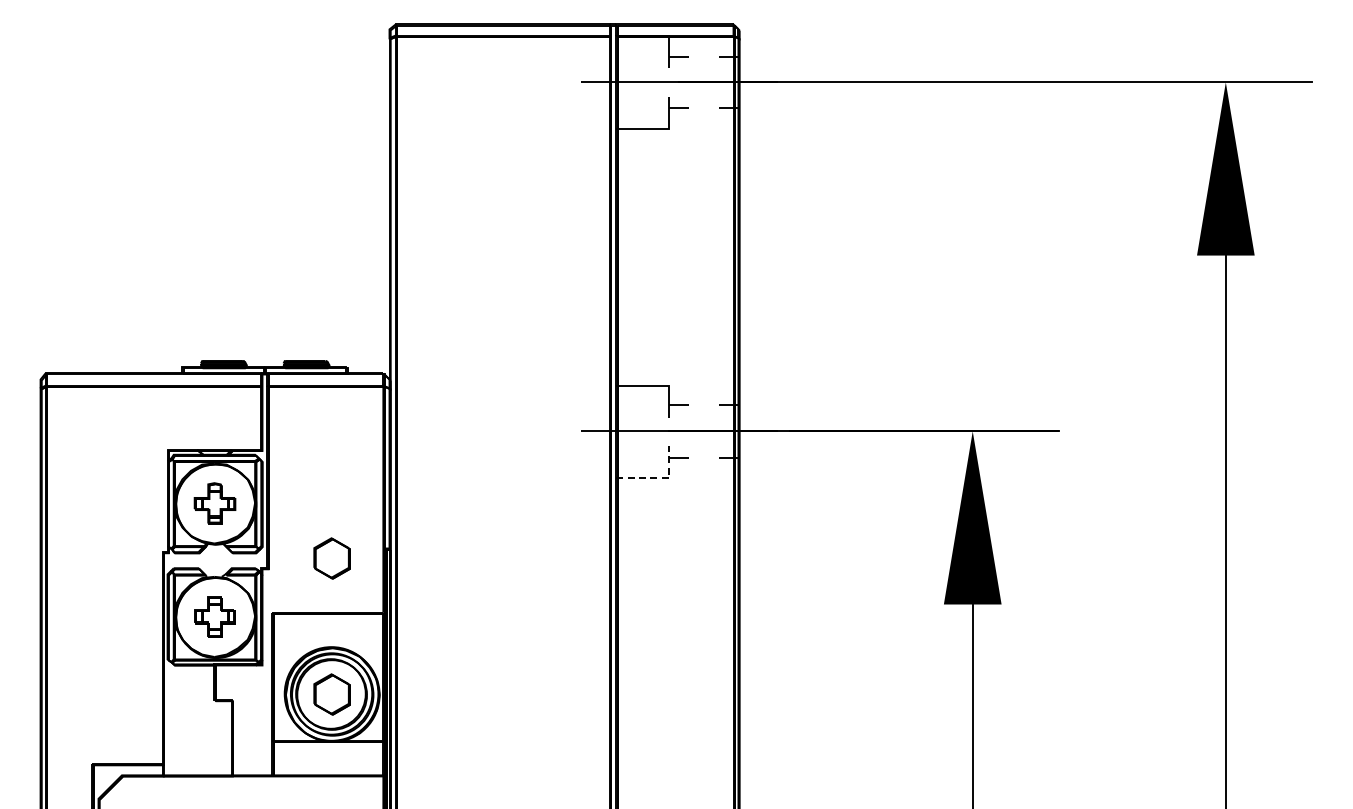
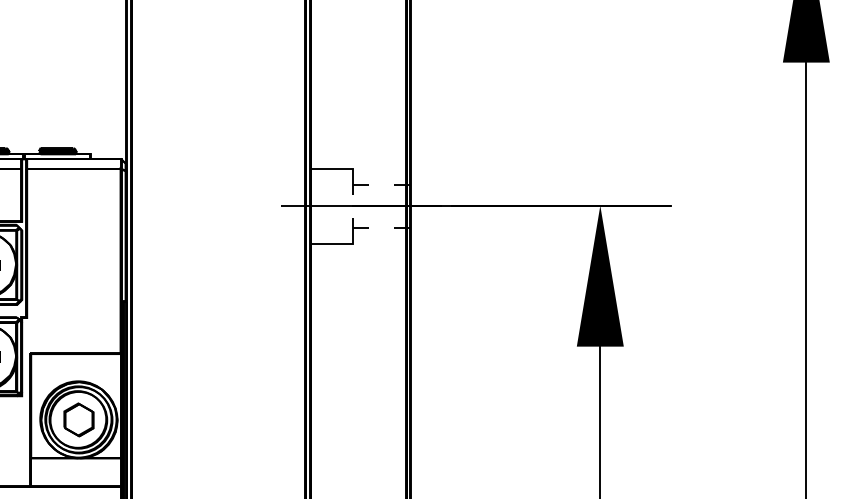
line: (659, 478) -> (345, 244), dashed -> solid
part: (331, 558) -> (78, 309), removed

